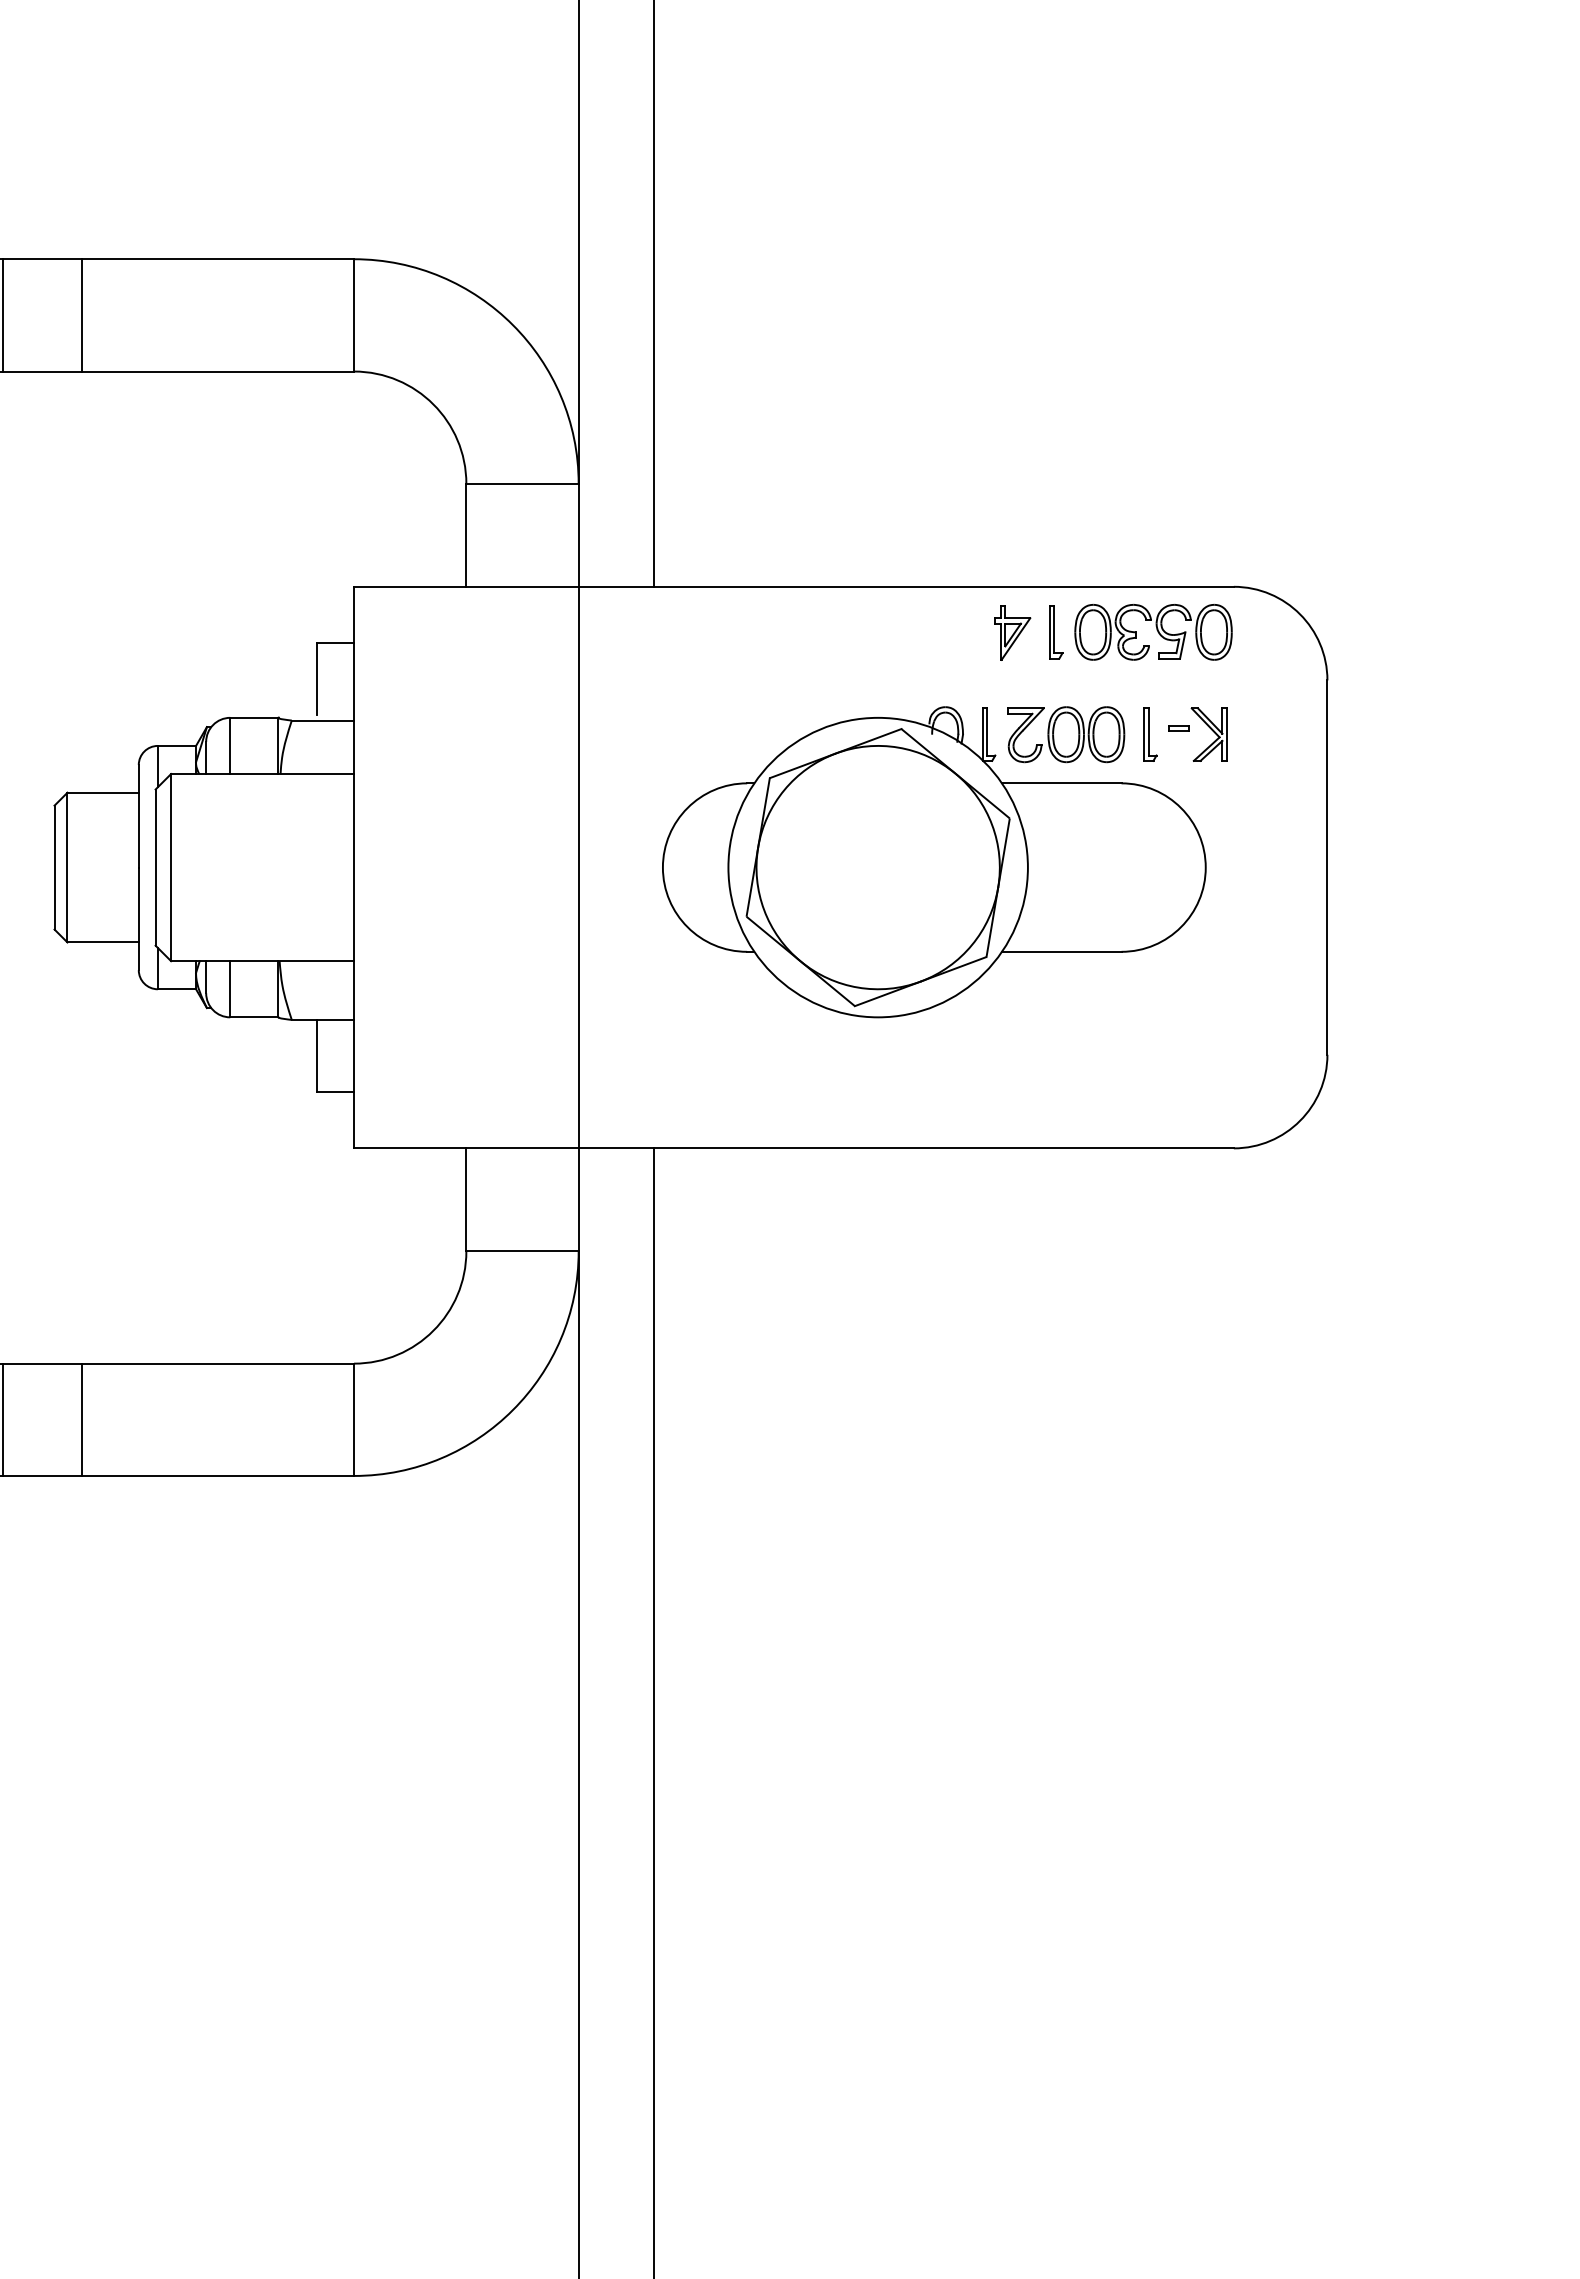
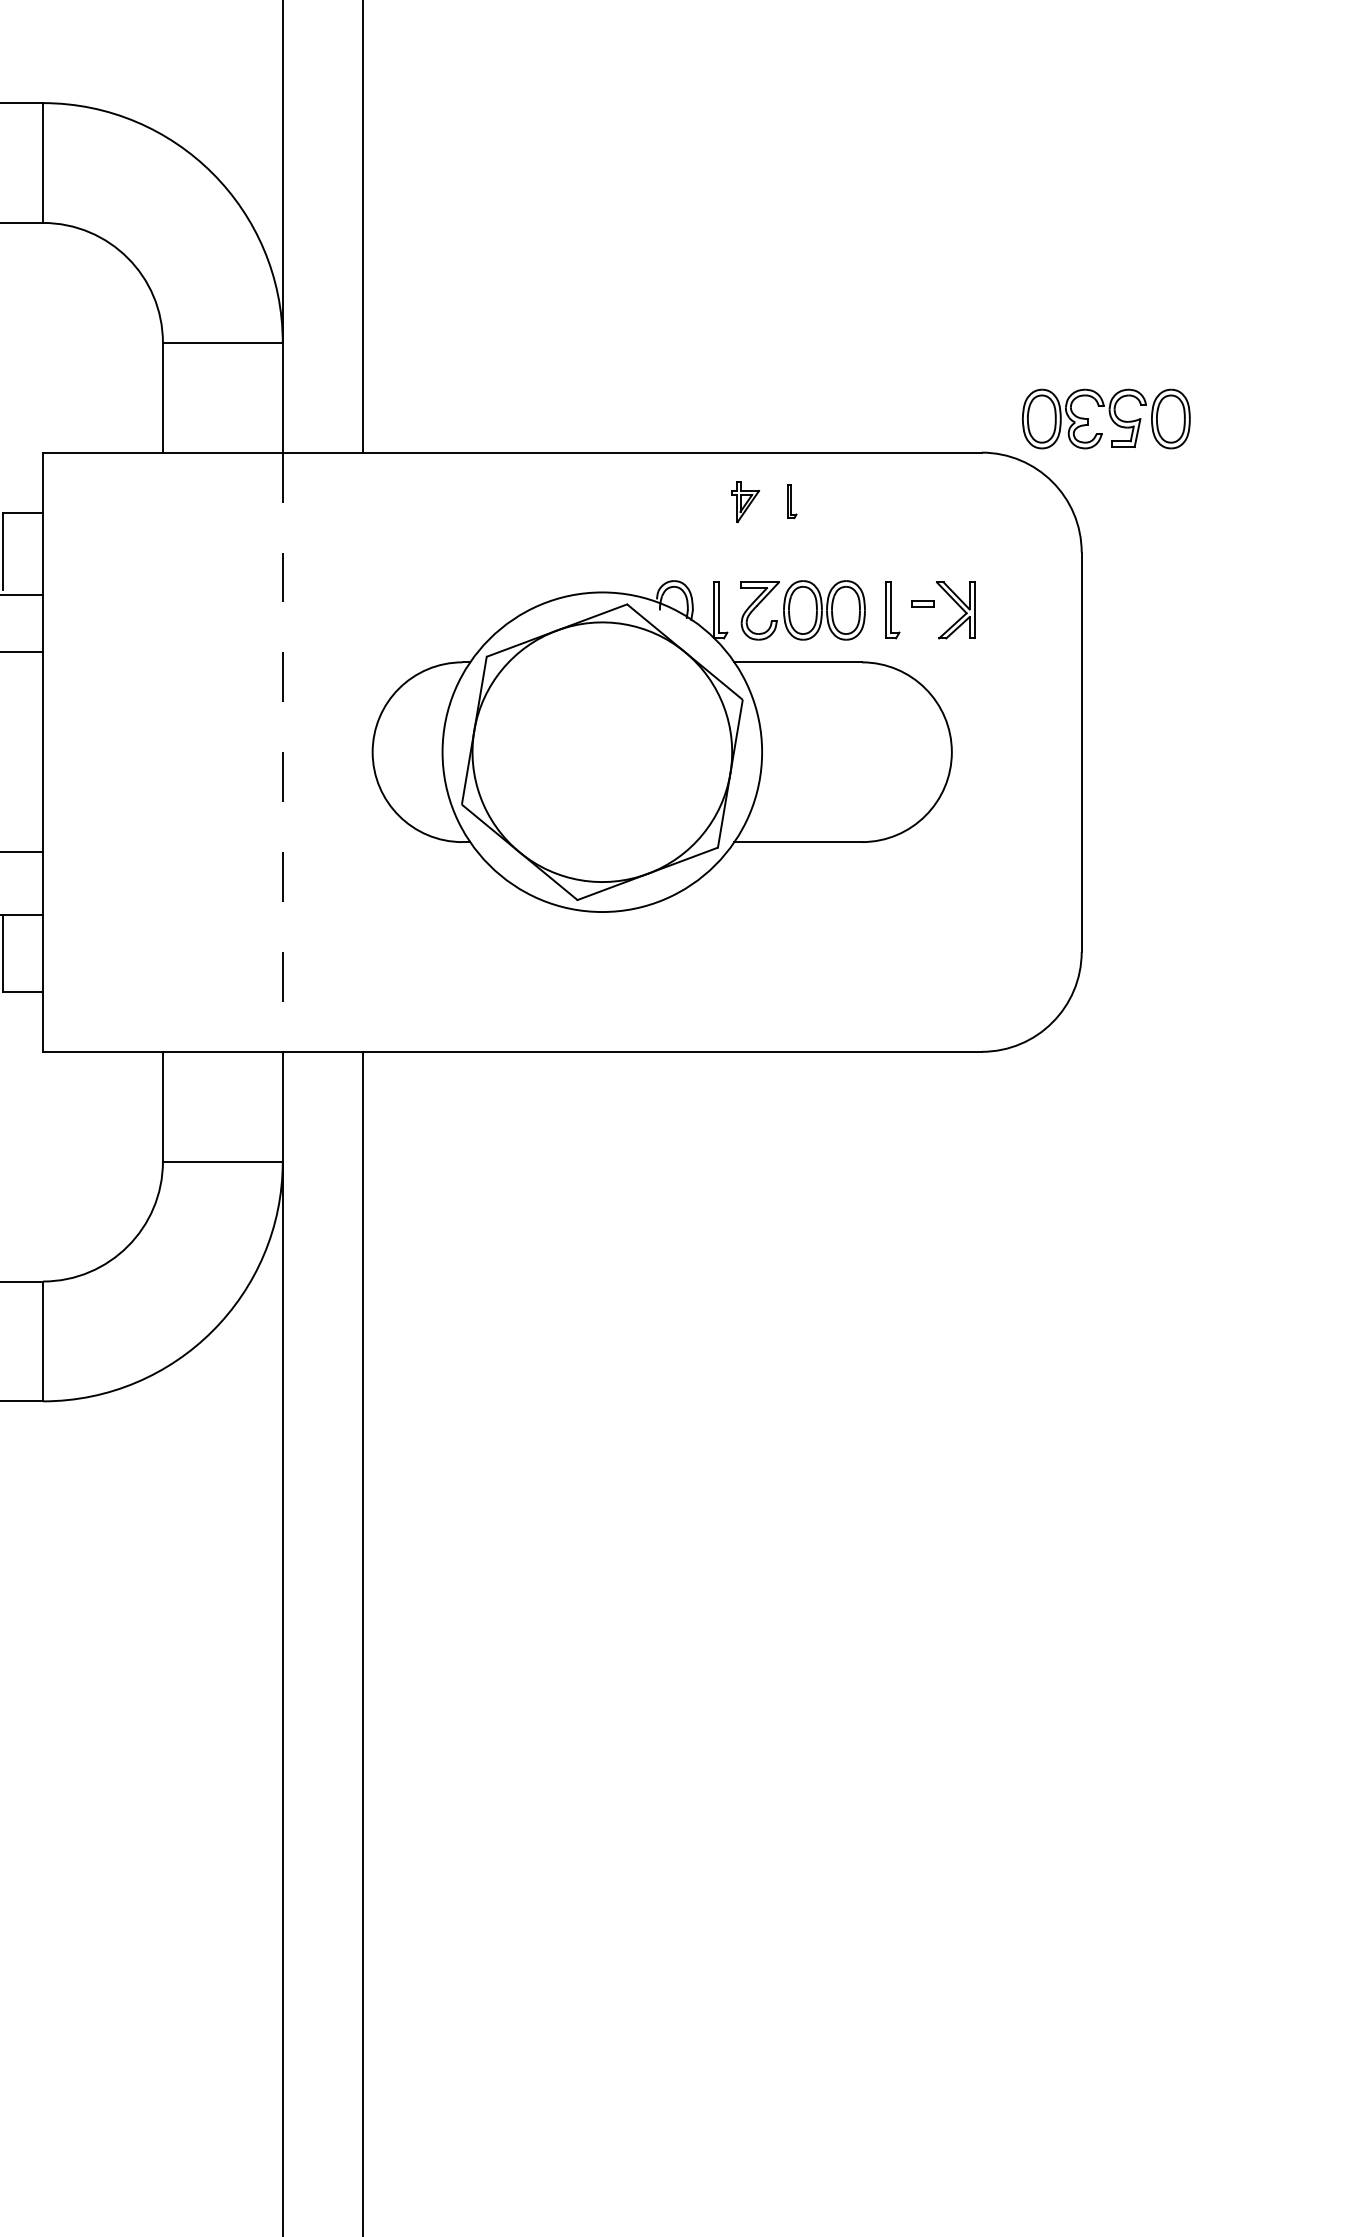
part: (1012, 632) -> (745, 501), size x0.7
part: (1056, 632) -> (792, 501), size x0.6
part: (1153, 632) -> (1106, 419), moved
line: (578, 867) -> (282, 752), solid -> dashed

